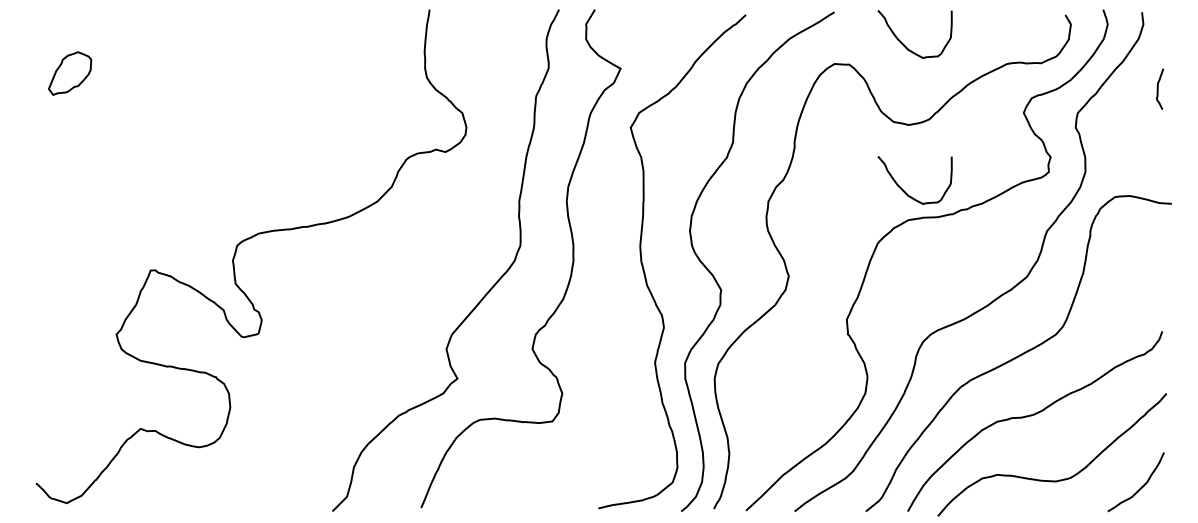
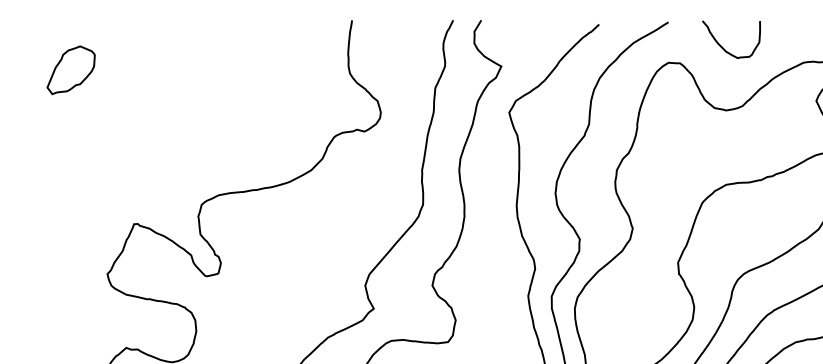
part: (69, 73) -> (70, 70), size x1.43
curve: (904, 190) -> (723, 161), removed

